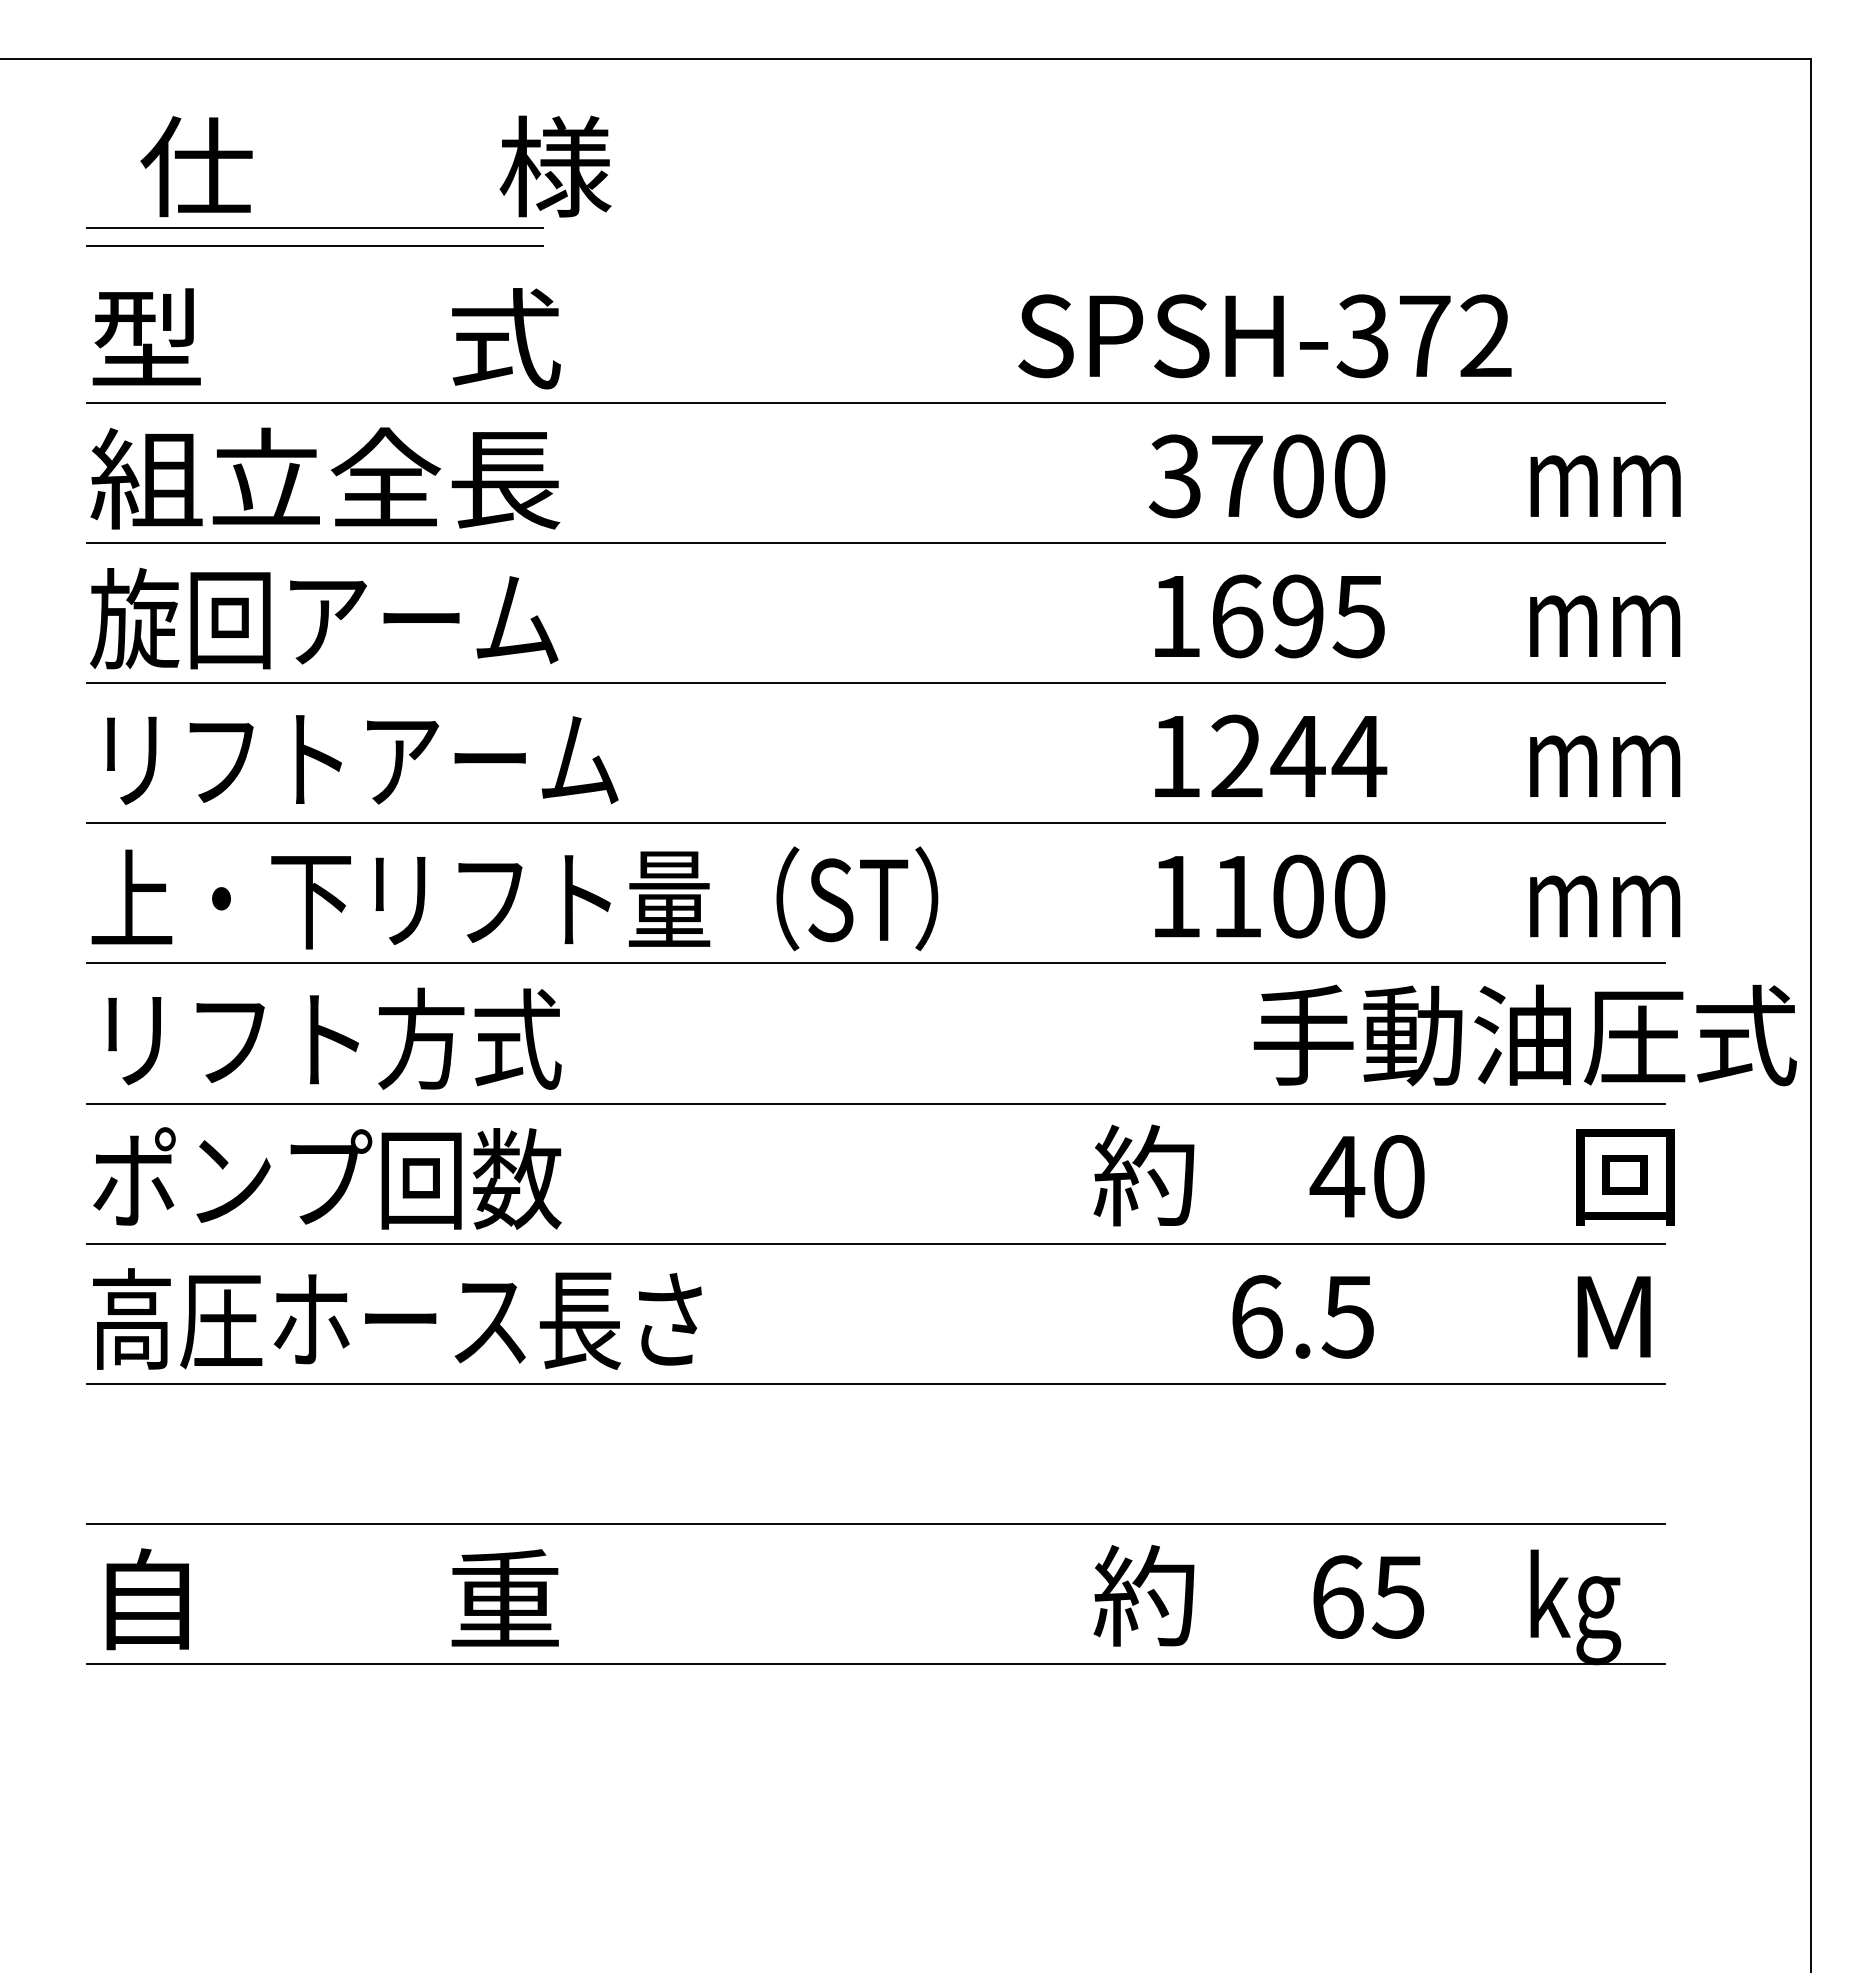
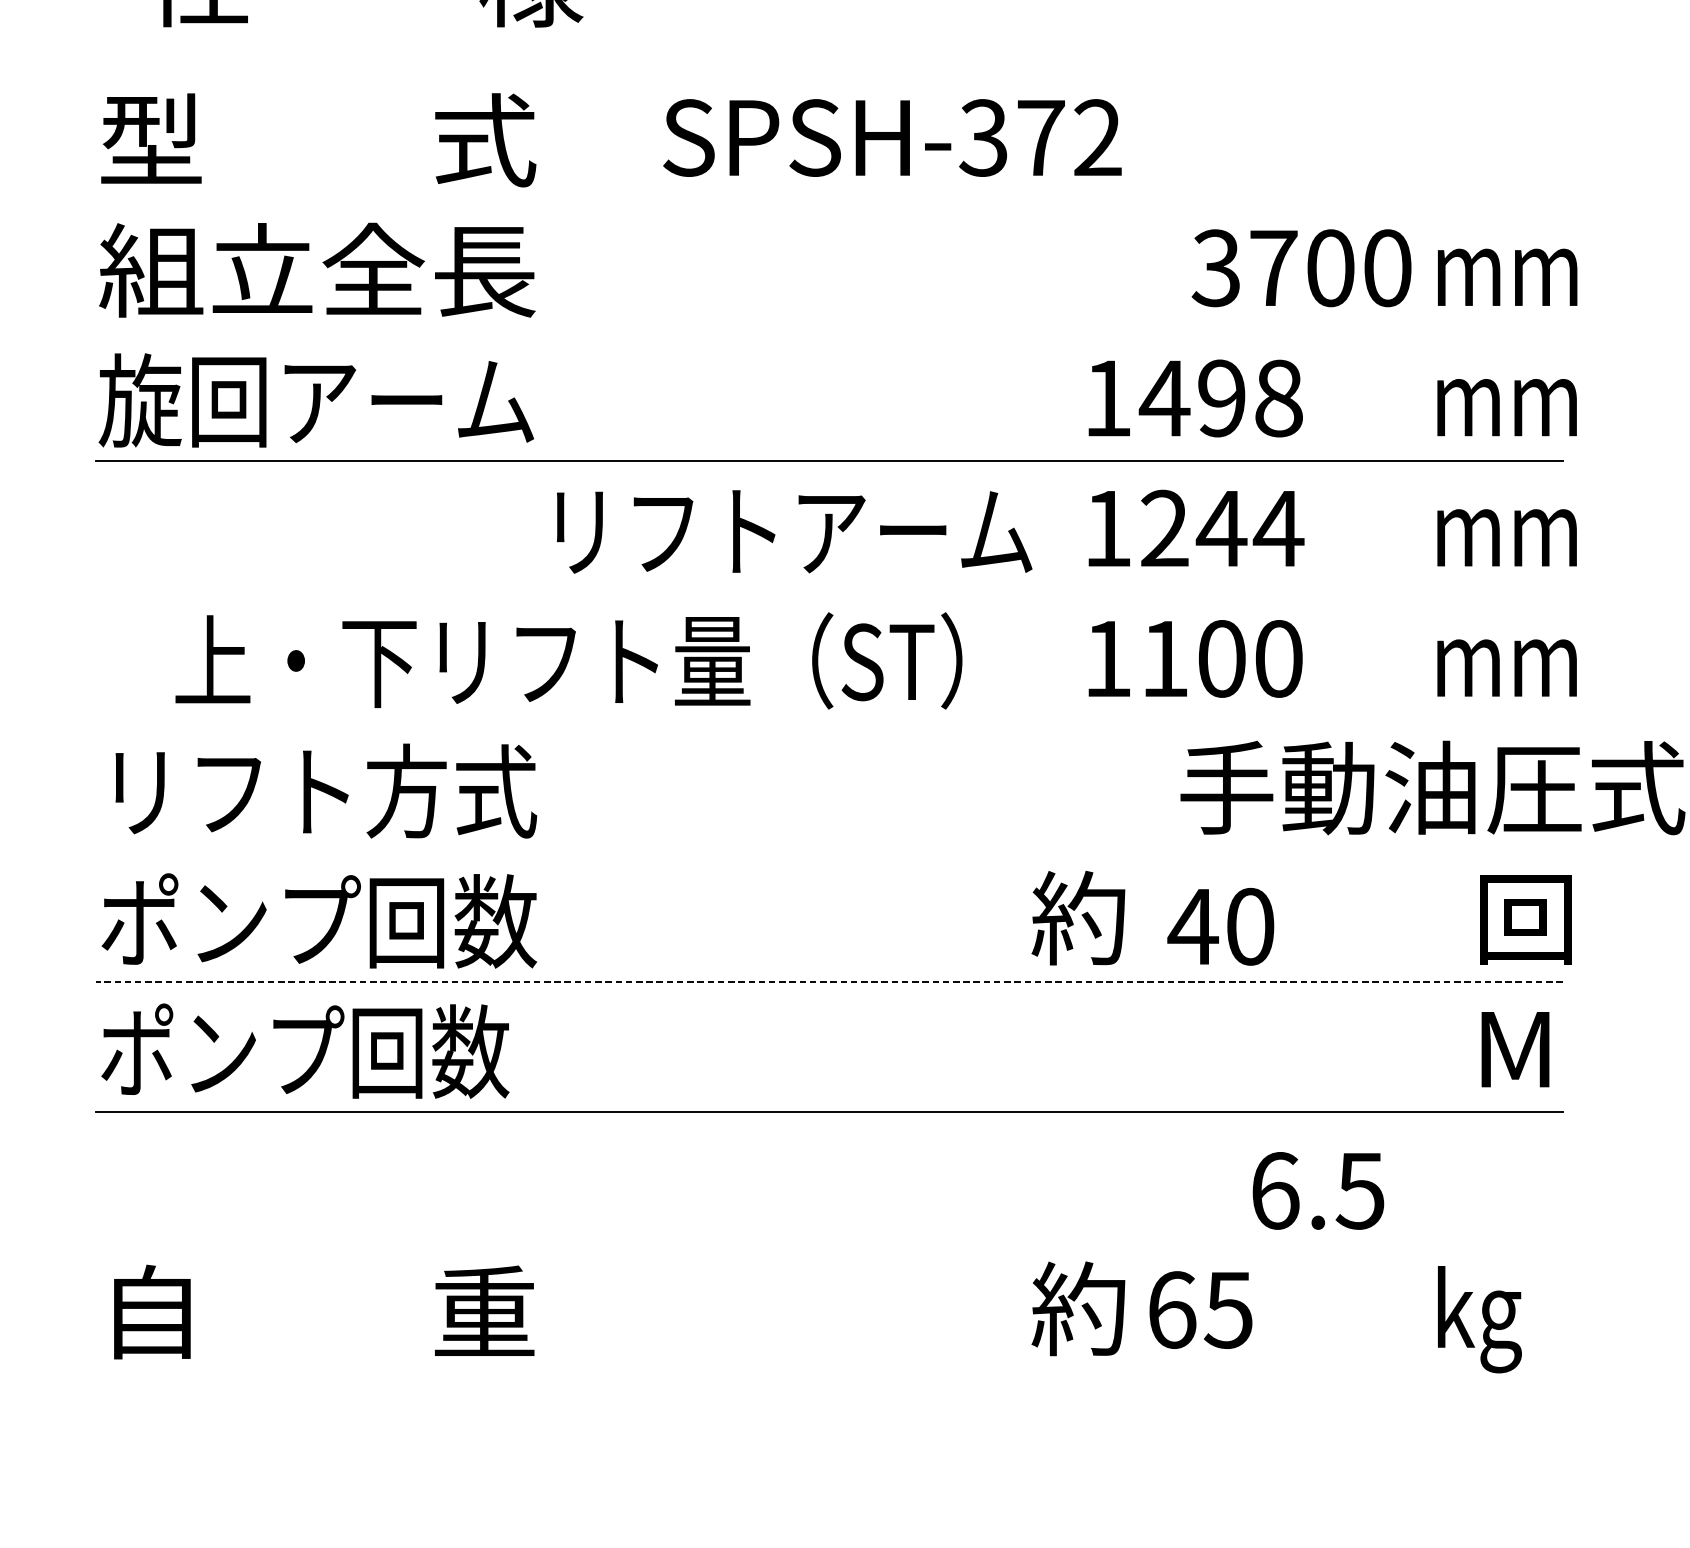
line: (315, 228) -> (308, 37), removed
line: (315, 245) -> (308, 53), removed
text: (1264, 336) -> (892, 138), moved
line: (876, 403) -> (829, 200), removed
text: (1266, 476) -> (1301, 268), moved
line: (876, 543) -> (829, 330), removed
text: (1297, 616) -> (1221, 398), 1695 -> 1498
text: (362, 759) -> (794, 531), moved
line: (876, 823) -> (829, 590), removed
text: (514, 898) -> (568, 660), moved
line: (876, 963) -> (829, 721), removed
line: (876, 1103) -> (829, 851), removed
text: (1366, 1176) -> (1220, 926), moved
line: (876, 1243) -> (829, 981), solid -> dashed
text: (1302, 1316) -> (1317, 1190), moved
text: (396, 1318) -> (383, 1051), 高圧ホース長さ -> ポンプ回数
line: (876, 1523) -> (829, 1241), removed
text: (1368, 1596) -> (1200, 1309), moved
line: (876, 1663) -> (829, 1371), removed

